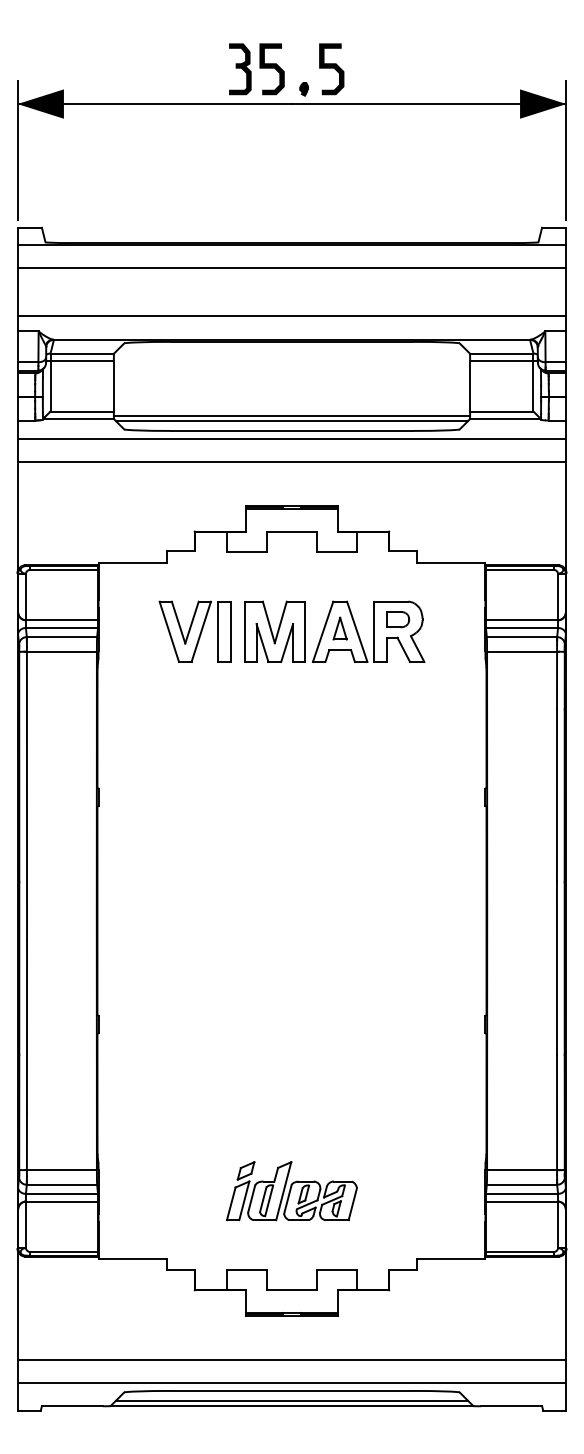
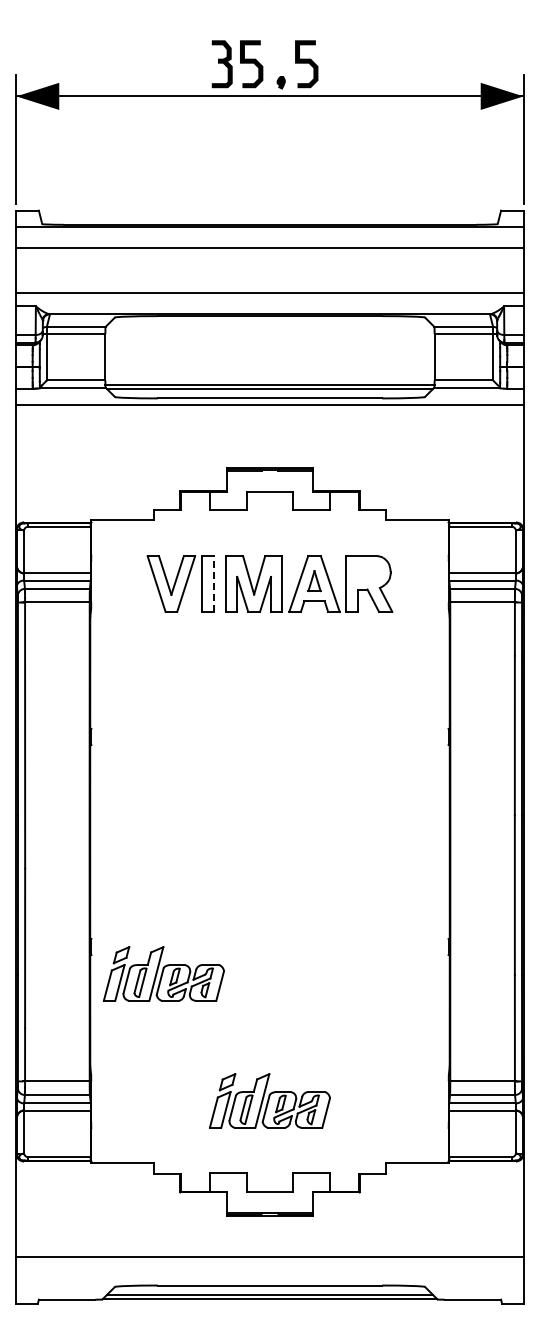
line: (291, 461) -> (269, 426), removed
part: (398, 619) -> (368, 572), removed
line: (230, 632) -> (213, 584), solid -> dashed
part: (176, 1053) -> (163, 973), added
line: (291, 1383) -> (269, 1278), removed

